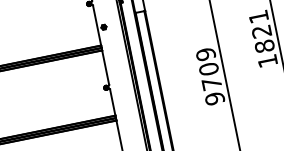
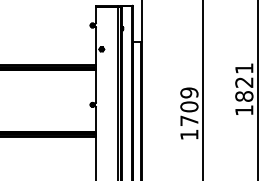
text: (214, 98) -> (189, 134), 9709 -> 1709

